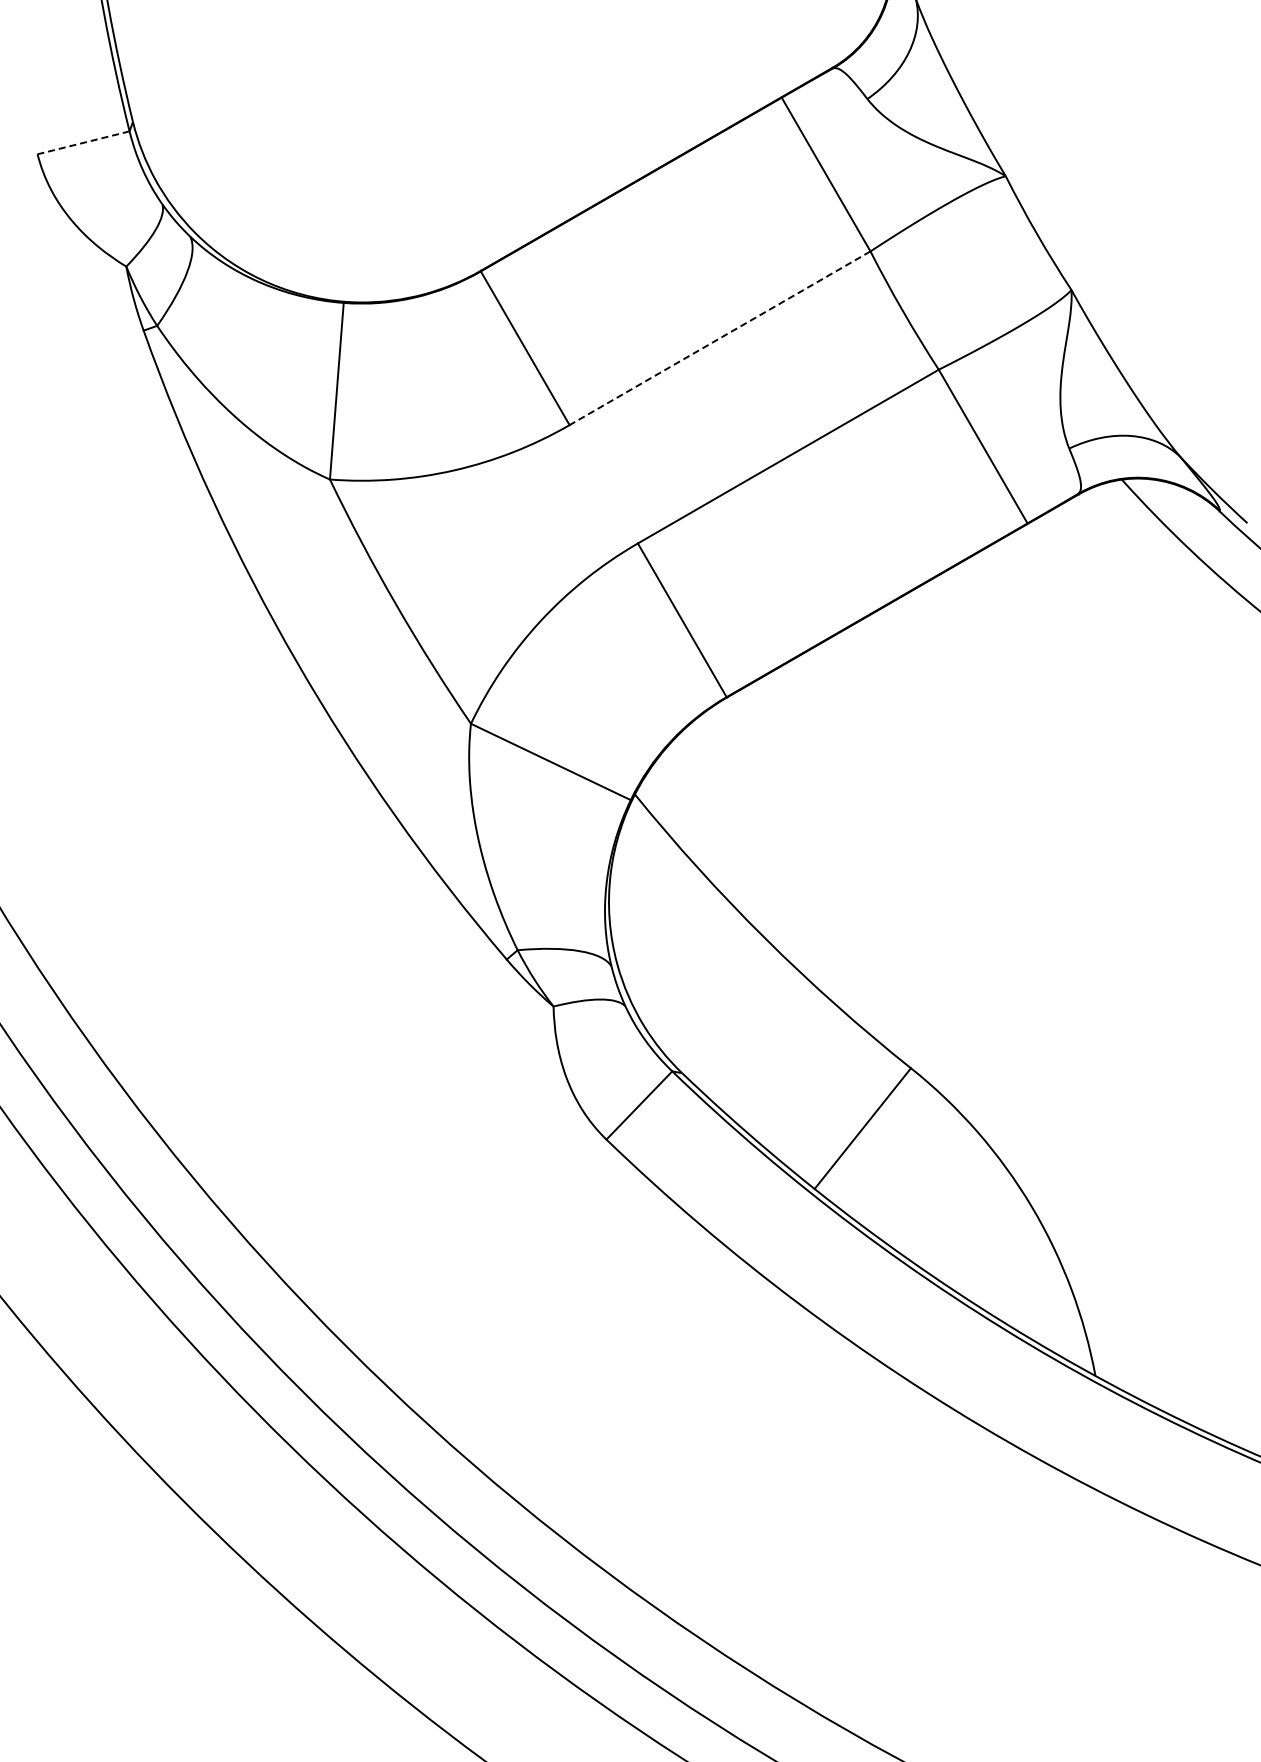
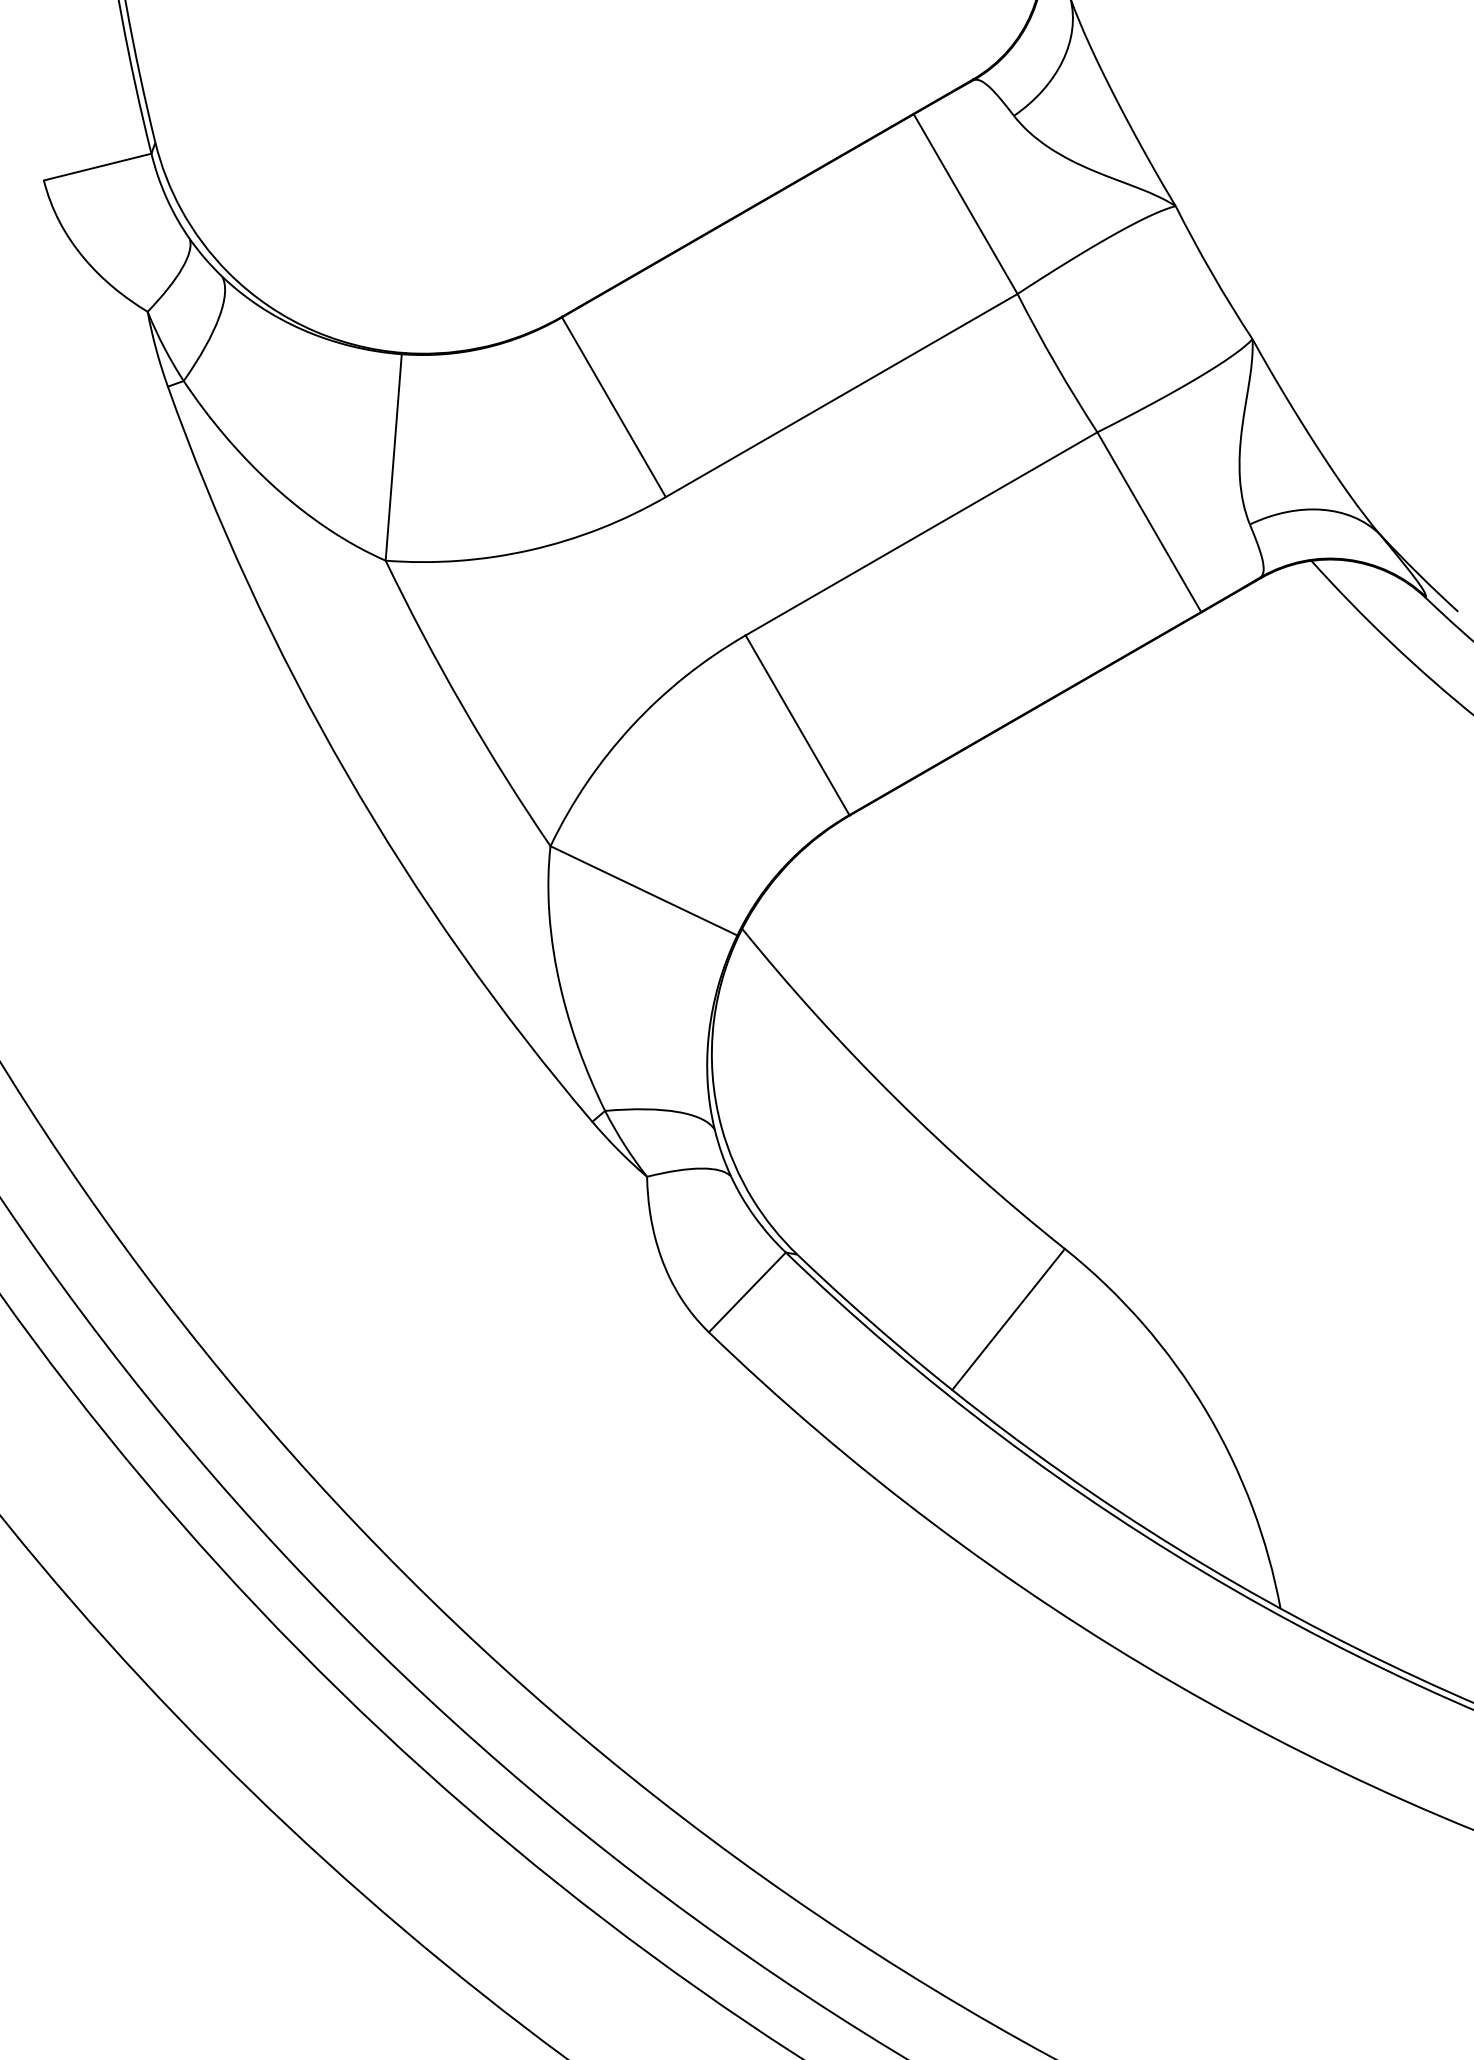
line: (83, 142) -> (97, 166), dashed -> solid
line: (720, 338) -> (842, 395), dashed -> solid

